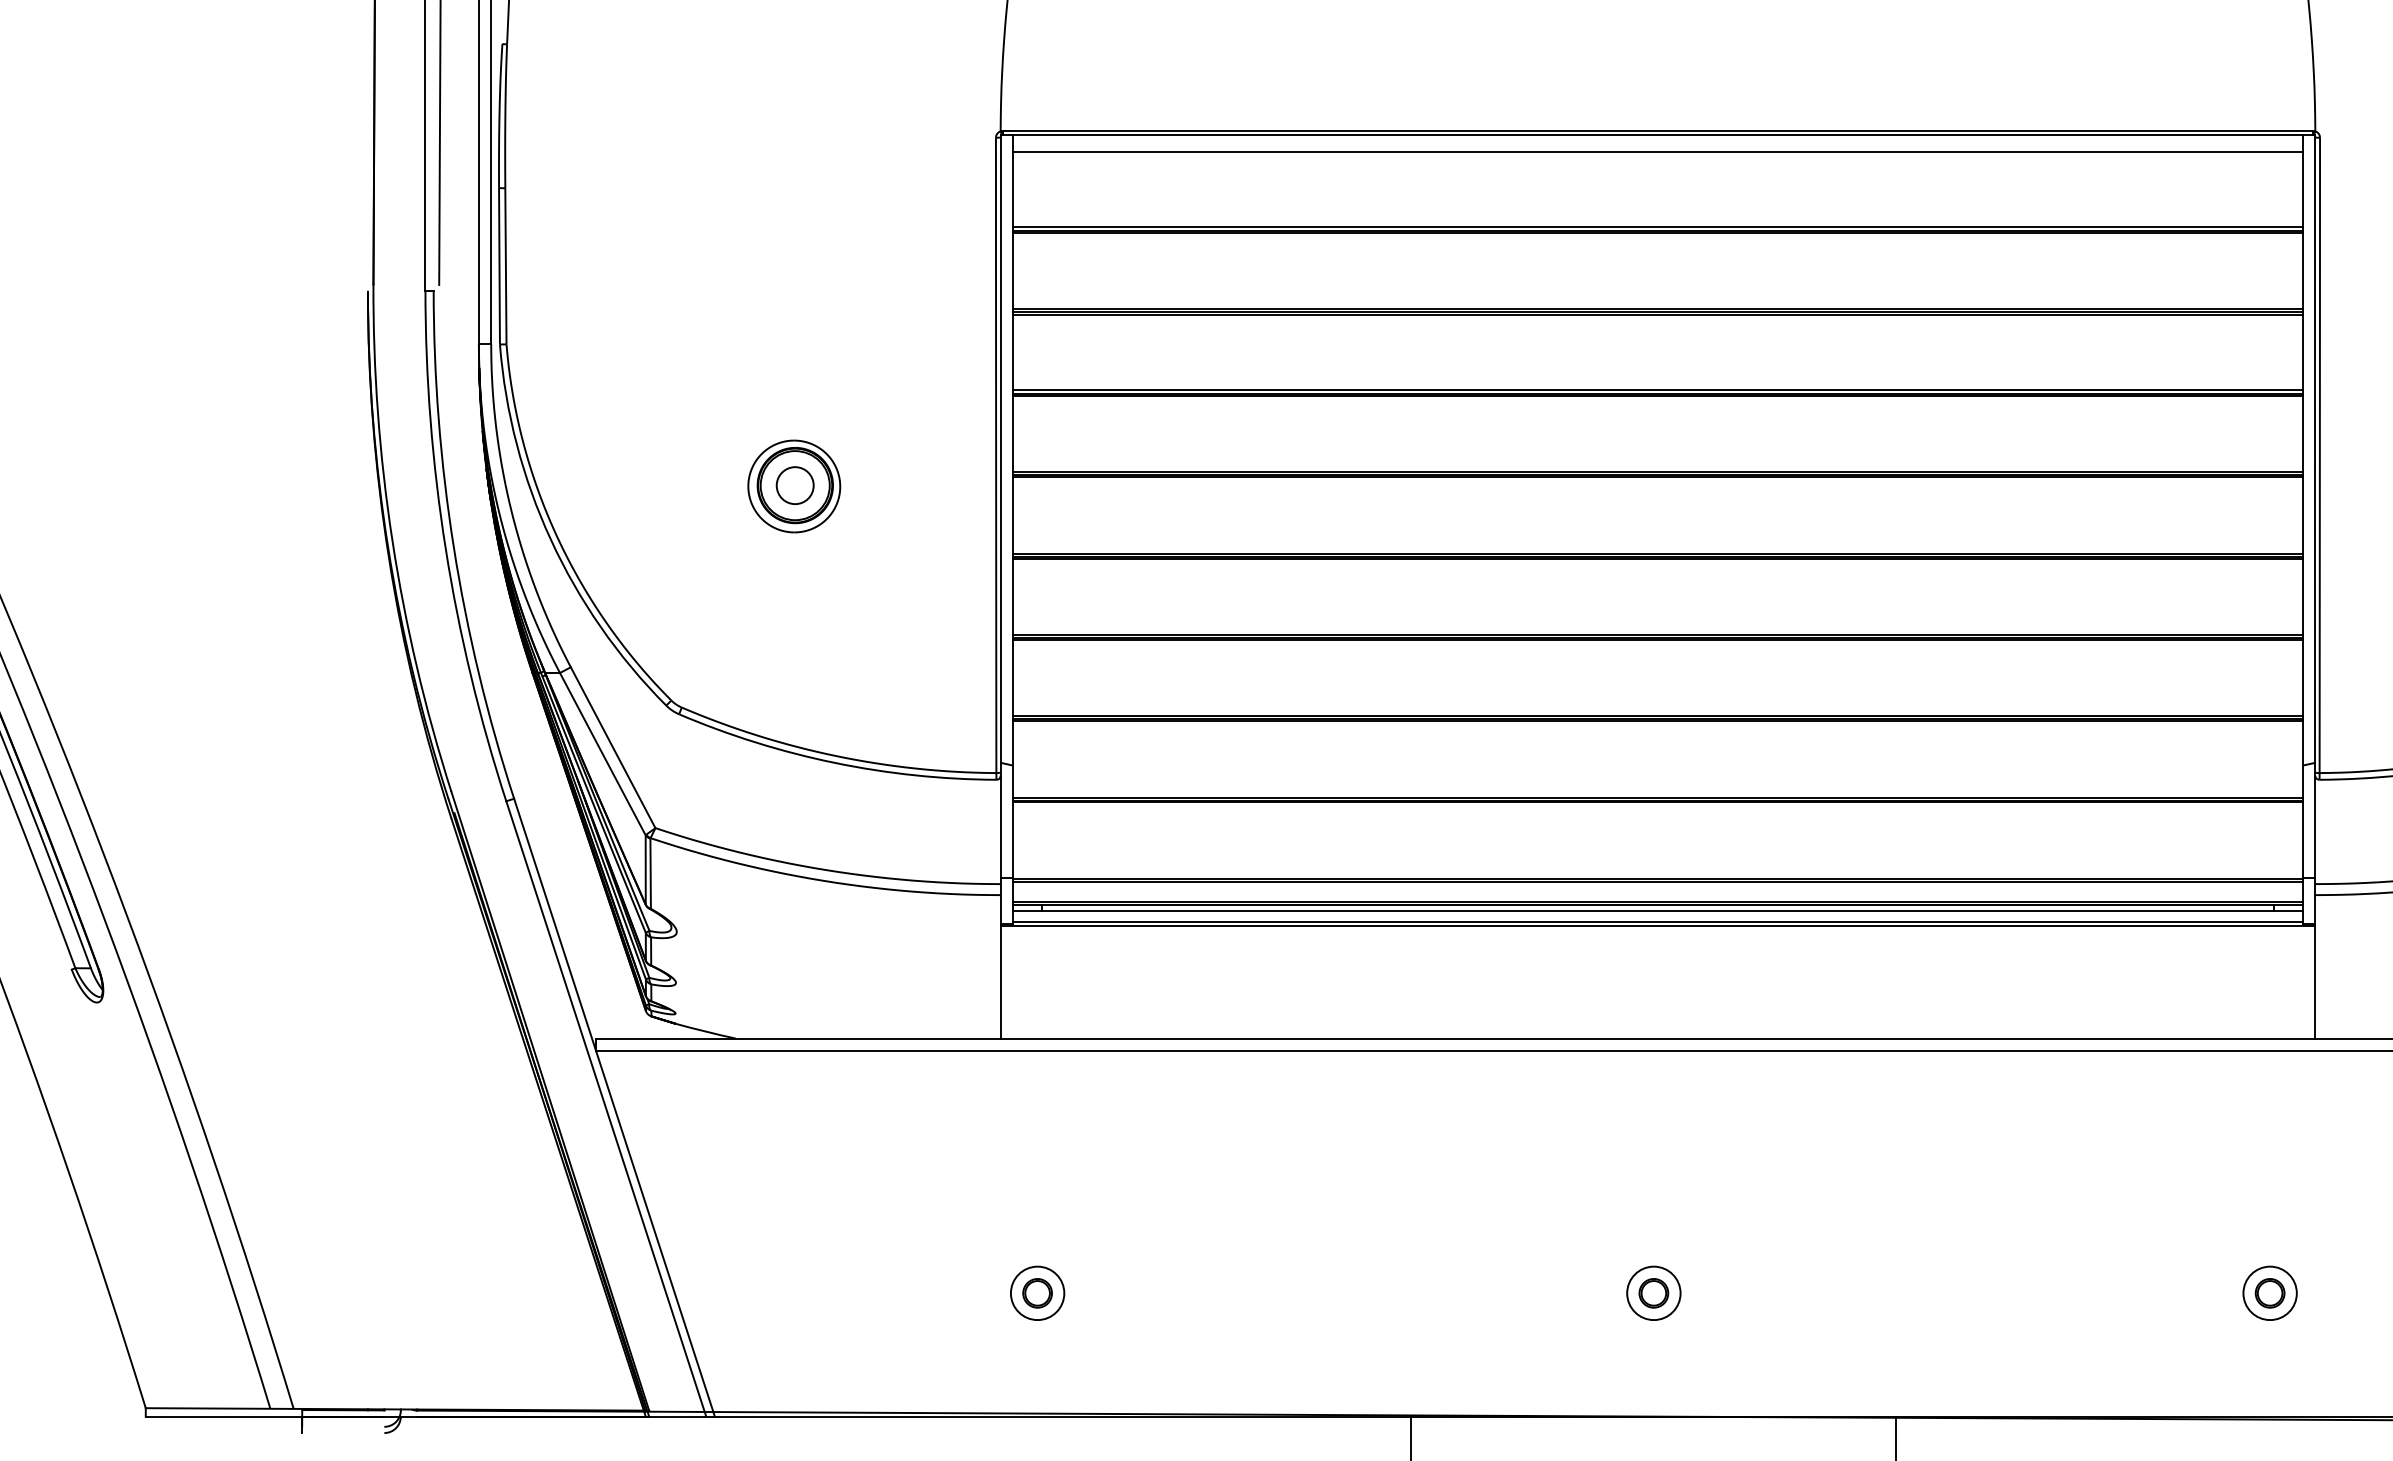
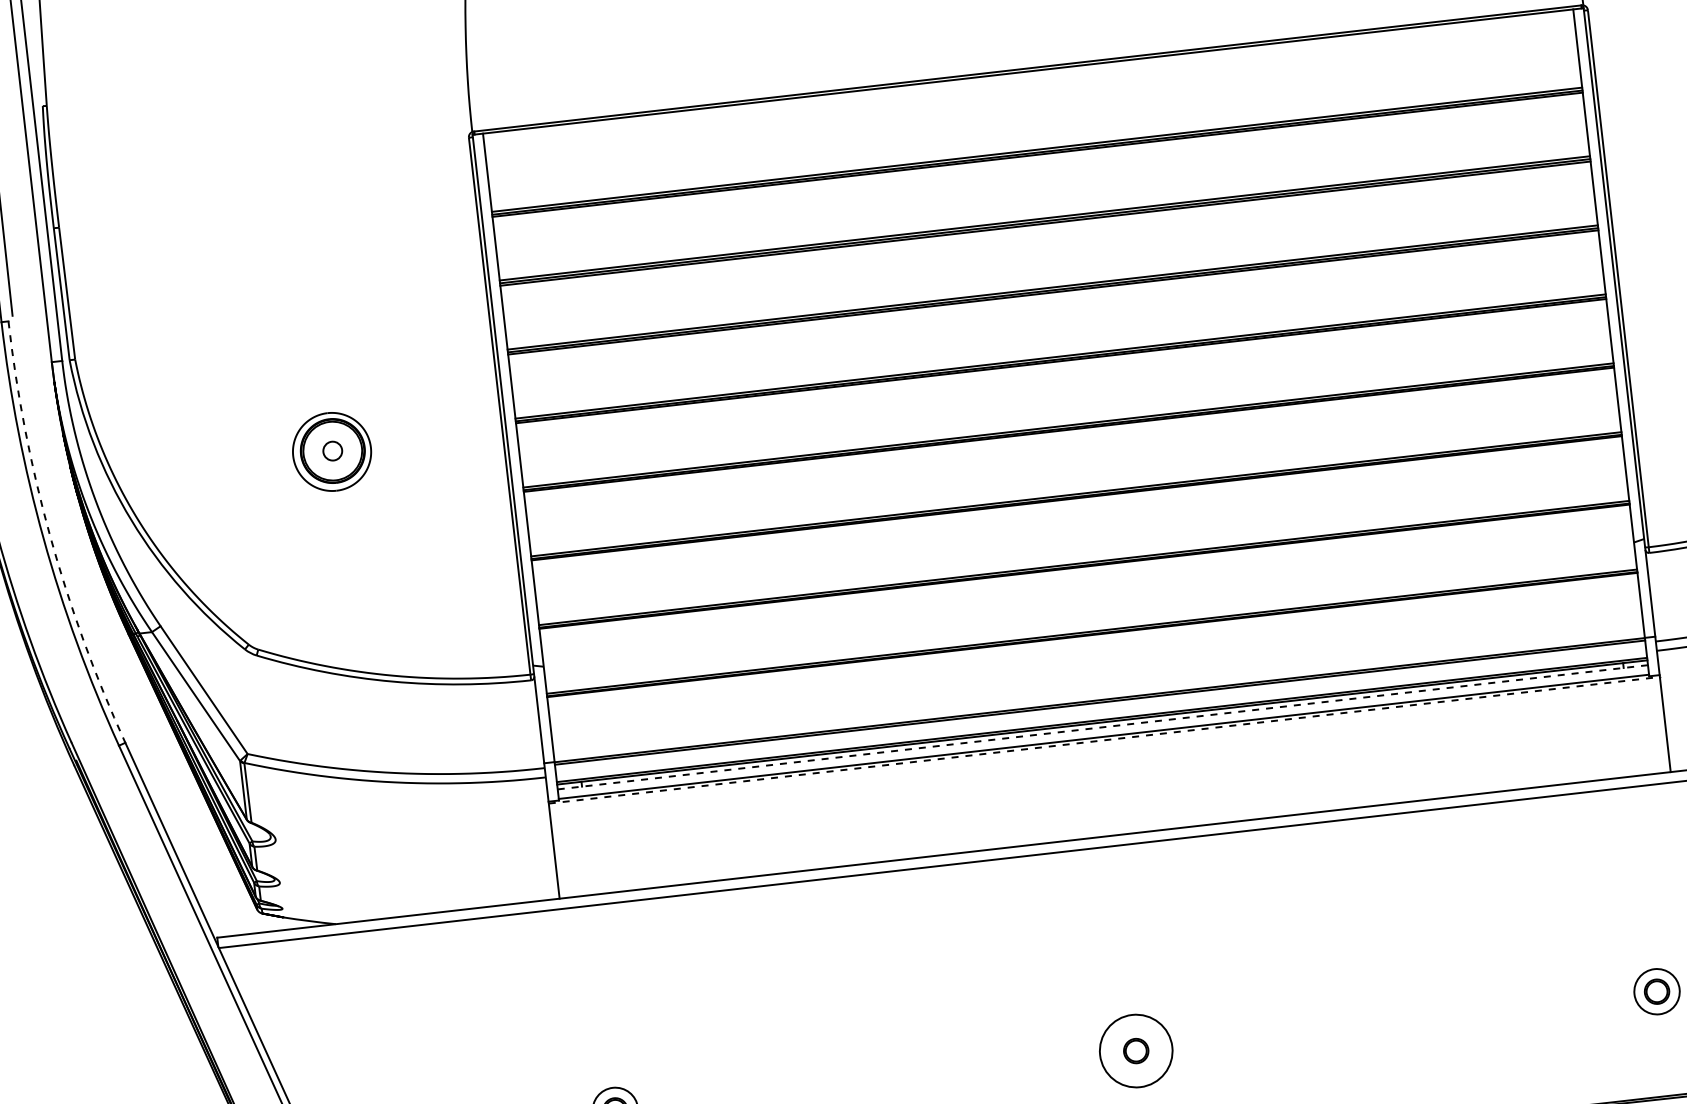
line: (1657, 152) -> (1029, 86), removed
circle: (794, 485) -> (332, 451), size x0.6
arc: (453, 547) -> (49, 536), solid -> dashed
line: (1657, 910) -> (1102, 727), solid -> dashed
line: (1658, 926) -> (1104, 740), solid -> dashed
circle: (1653, 1293) -> (1135, 1051), size x1.6

